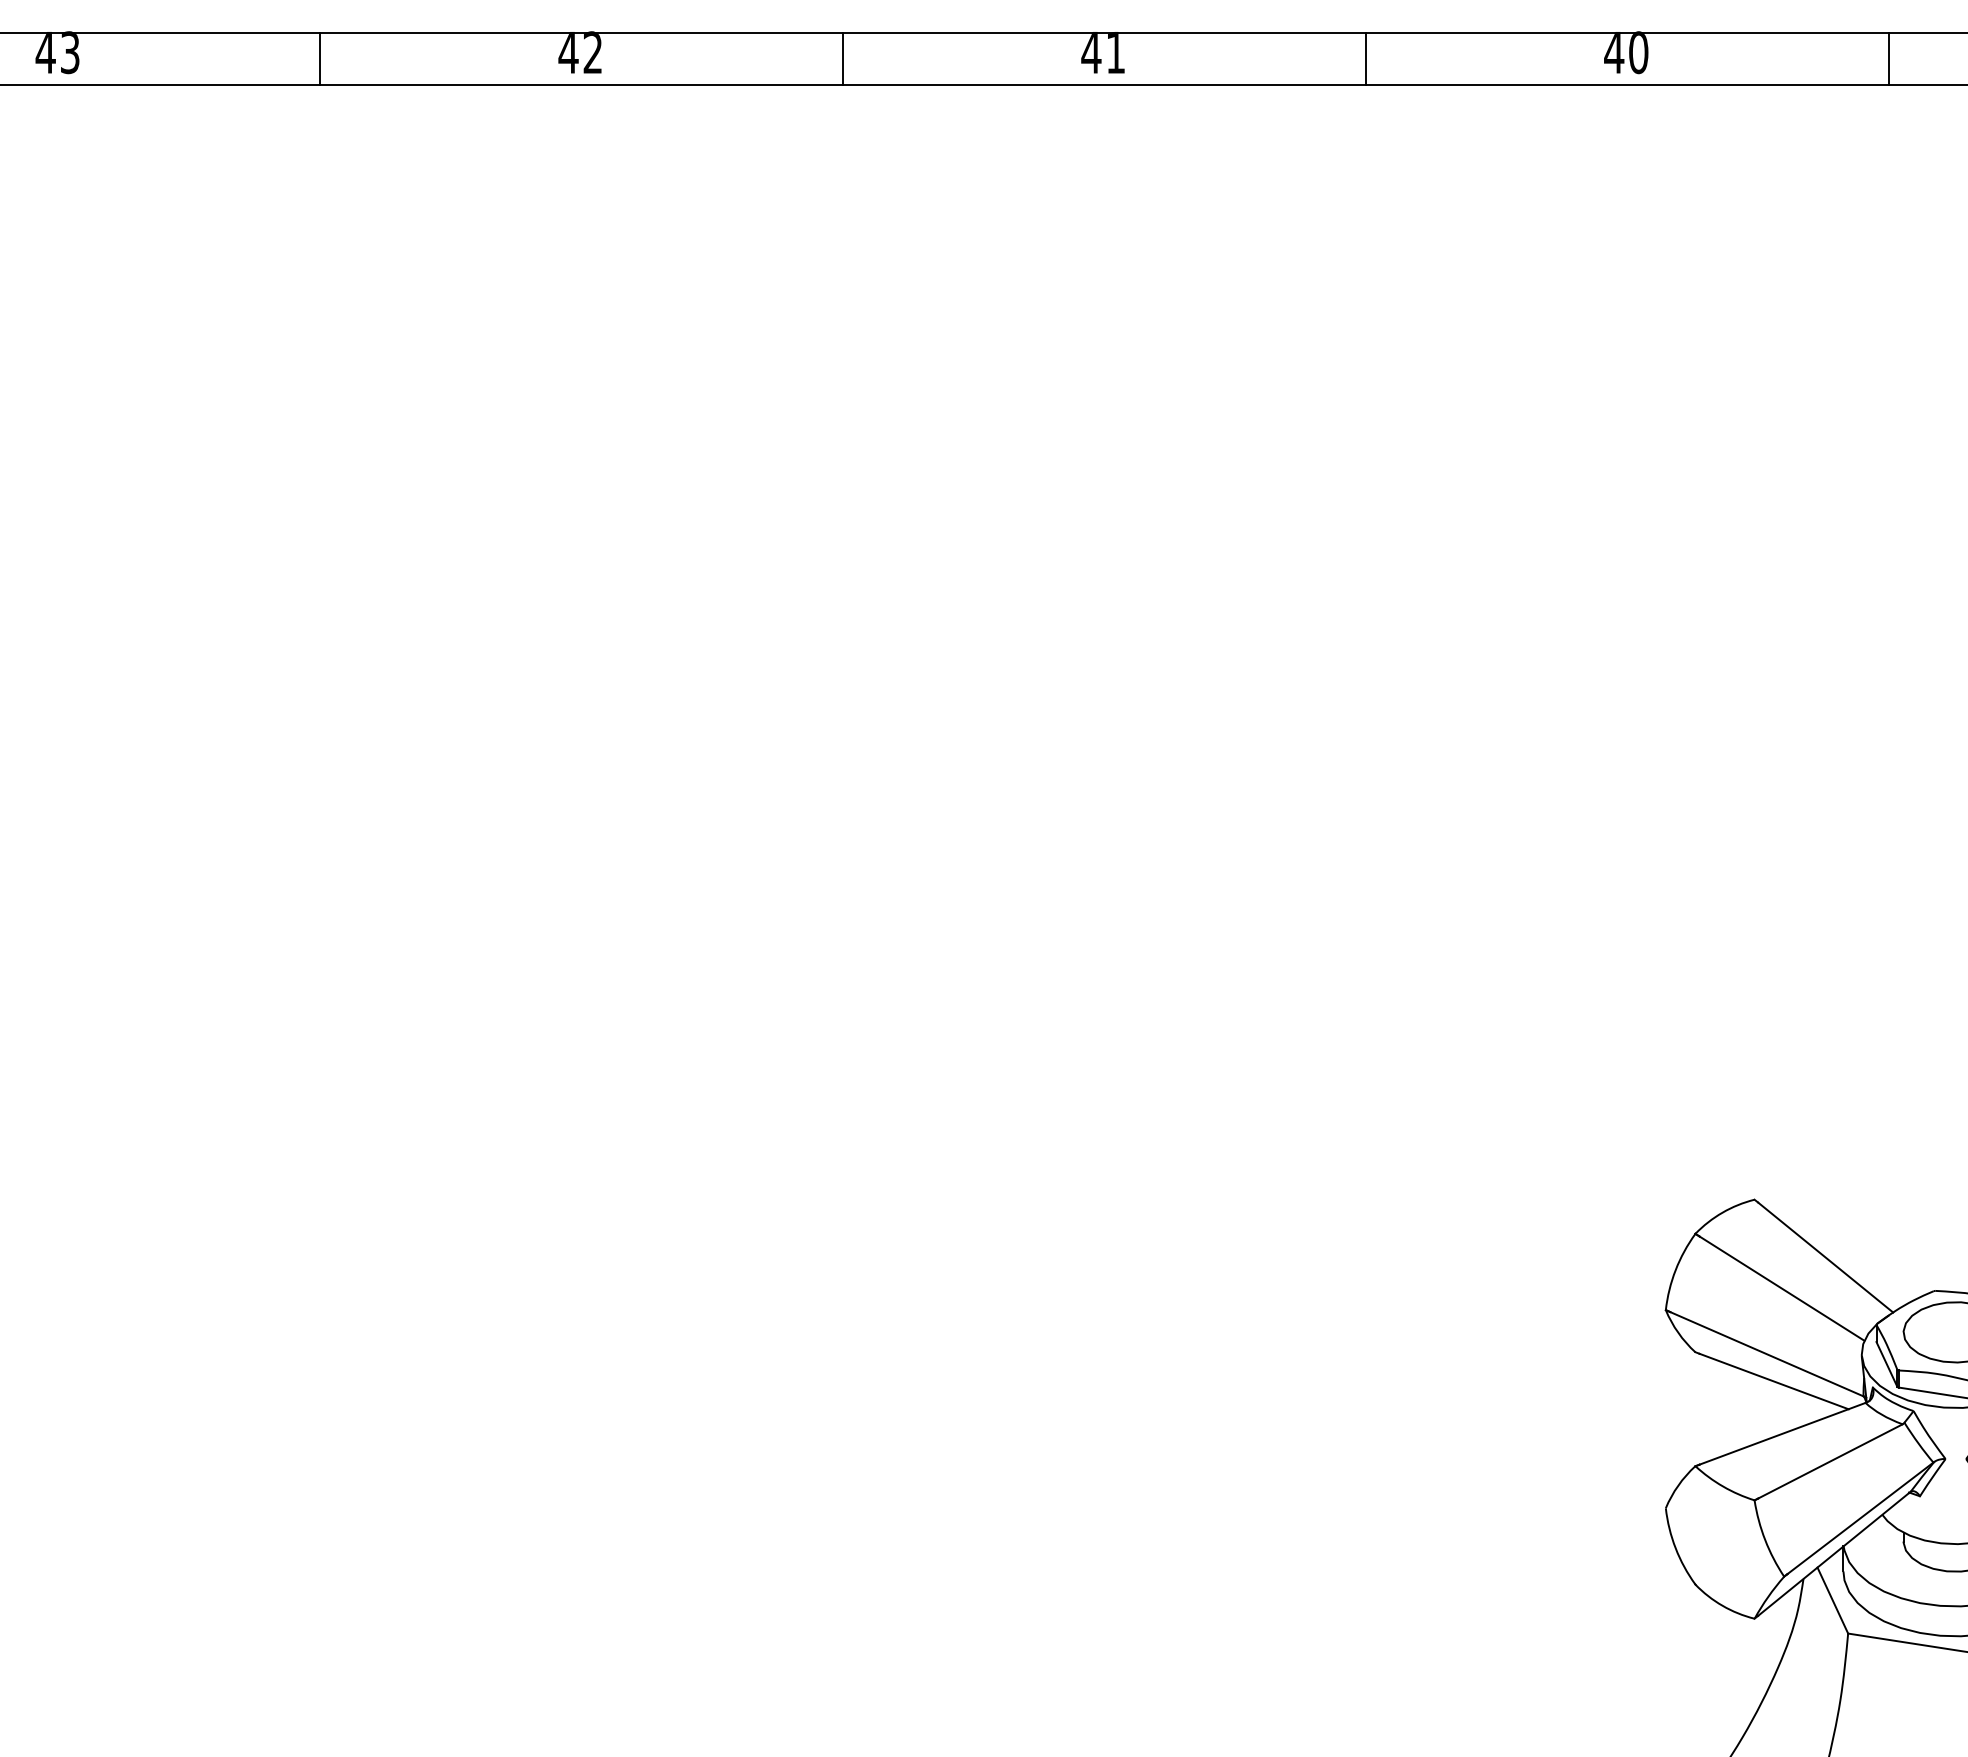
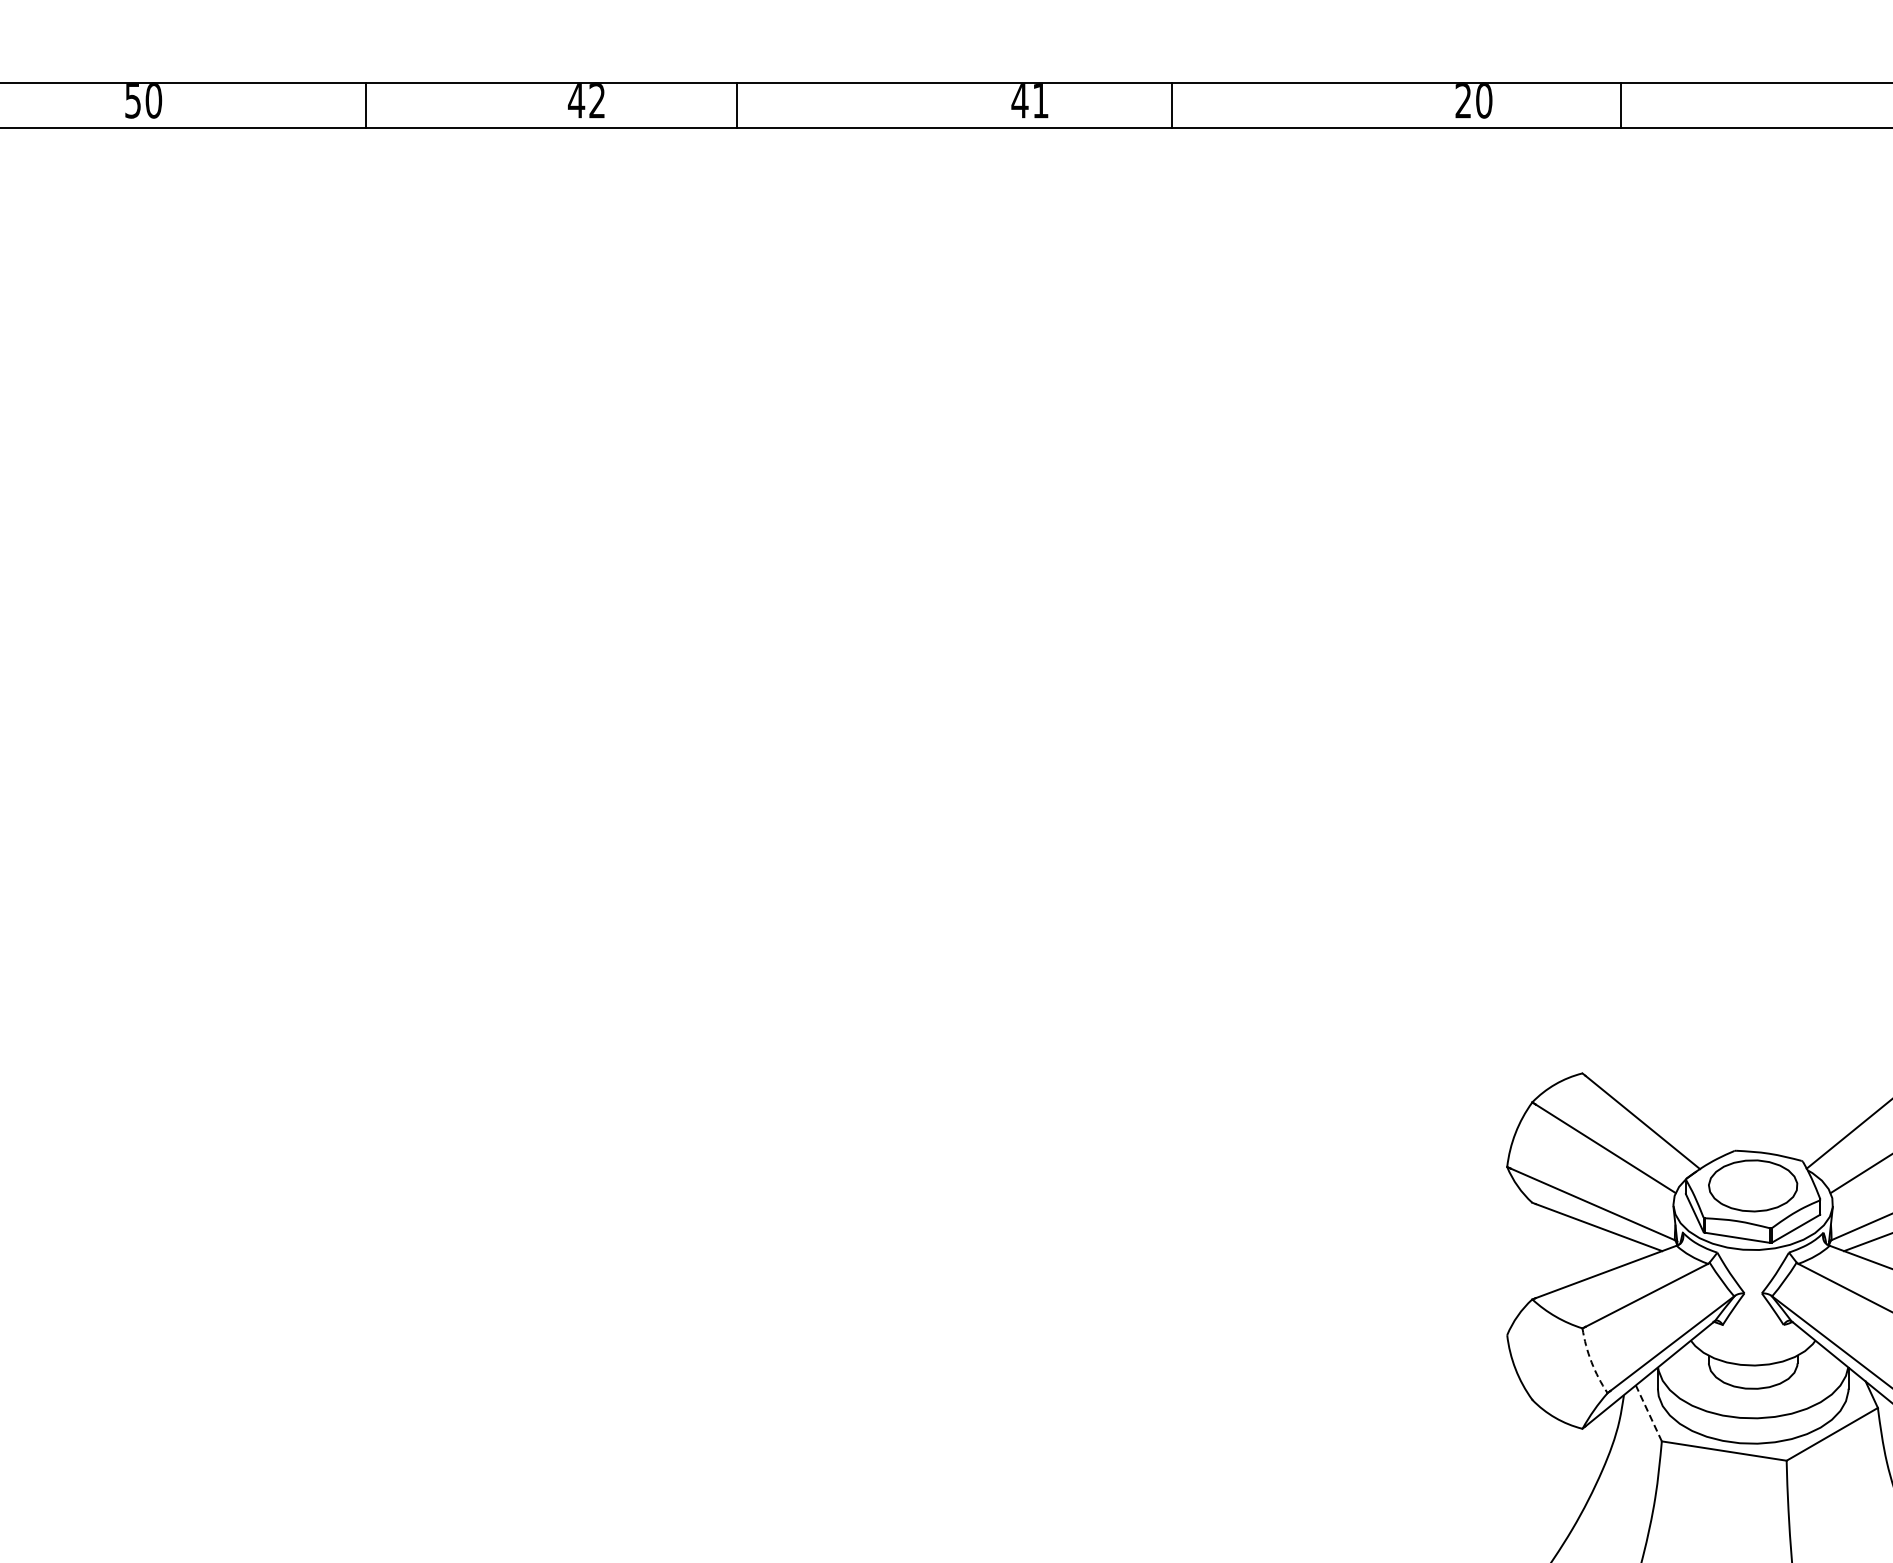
text: (58, 53) -> (143, 101), 43 -> 50
text: (1614, 53) -> (1463, 101), 40 -> 20
line: (843, 58) -> (737, 105), moved
line: (1365, 58) -> (1171, 105), moved
line: (1888, 58) -> (1621, 105), moved
arc: (1765, 1540) -> (1591, 1362), solid -> dashed
line: (1832, 1600) -> (1648, 1413), solid -> dashed

